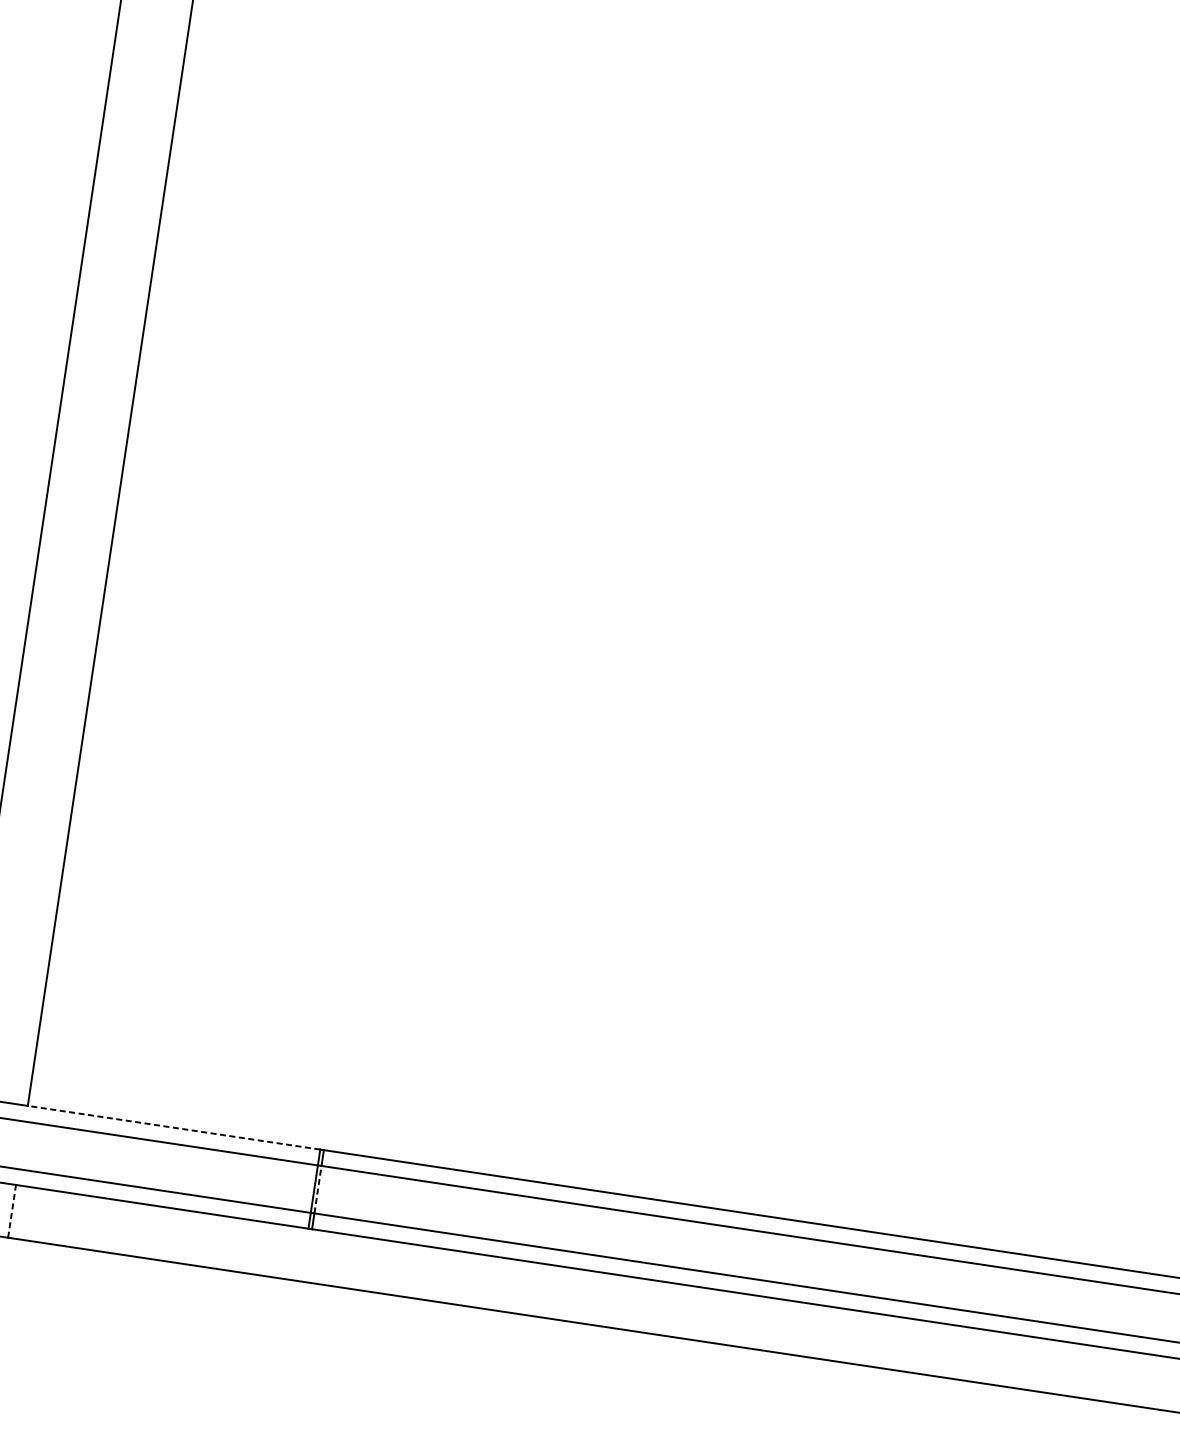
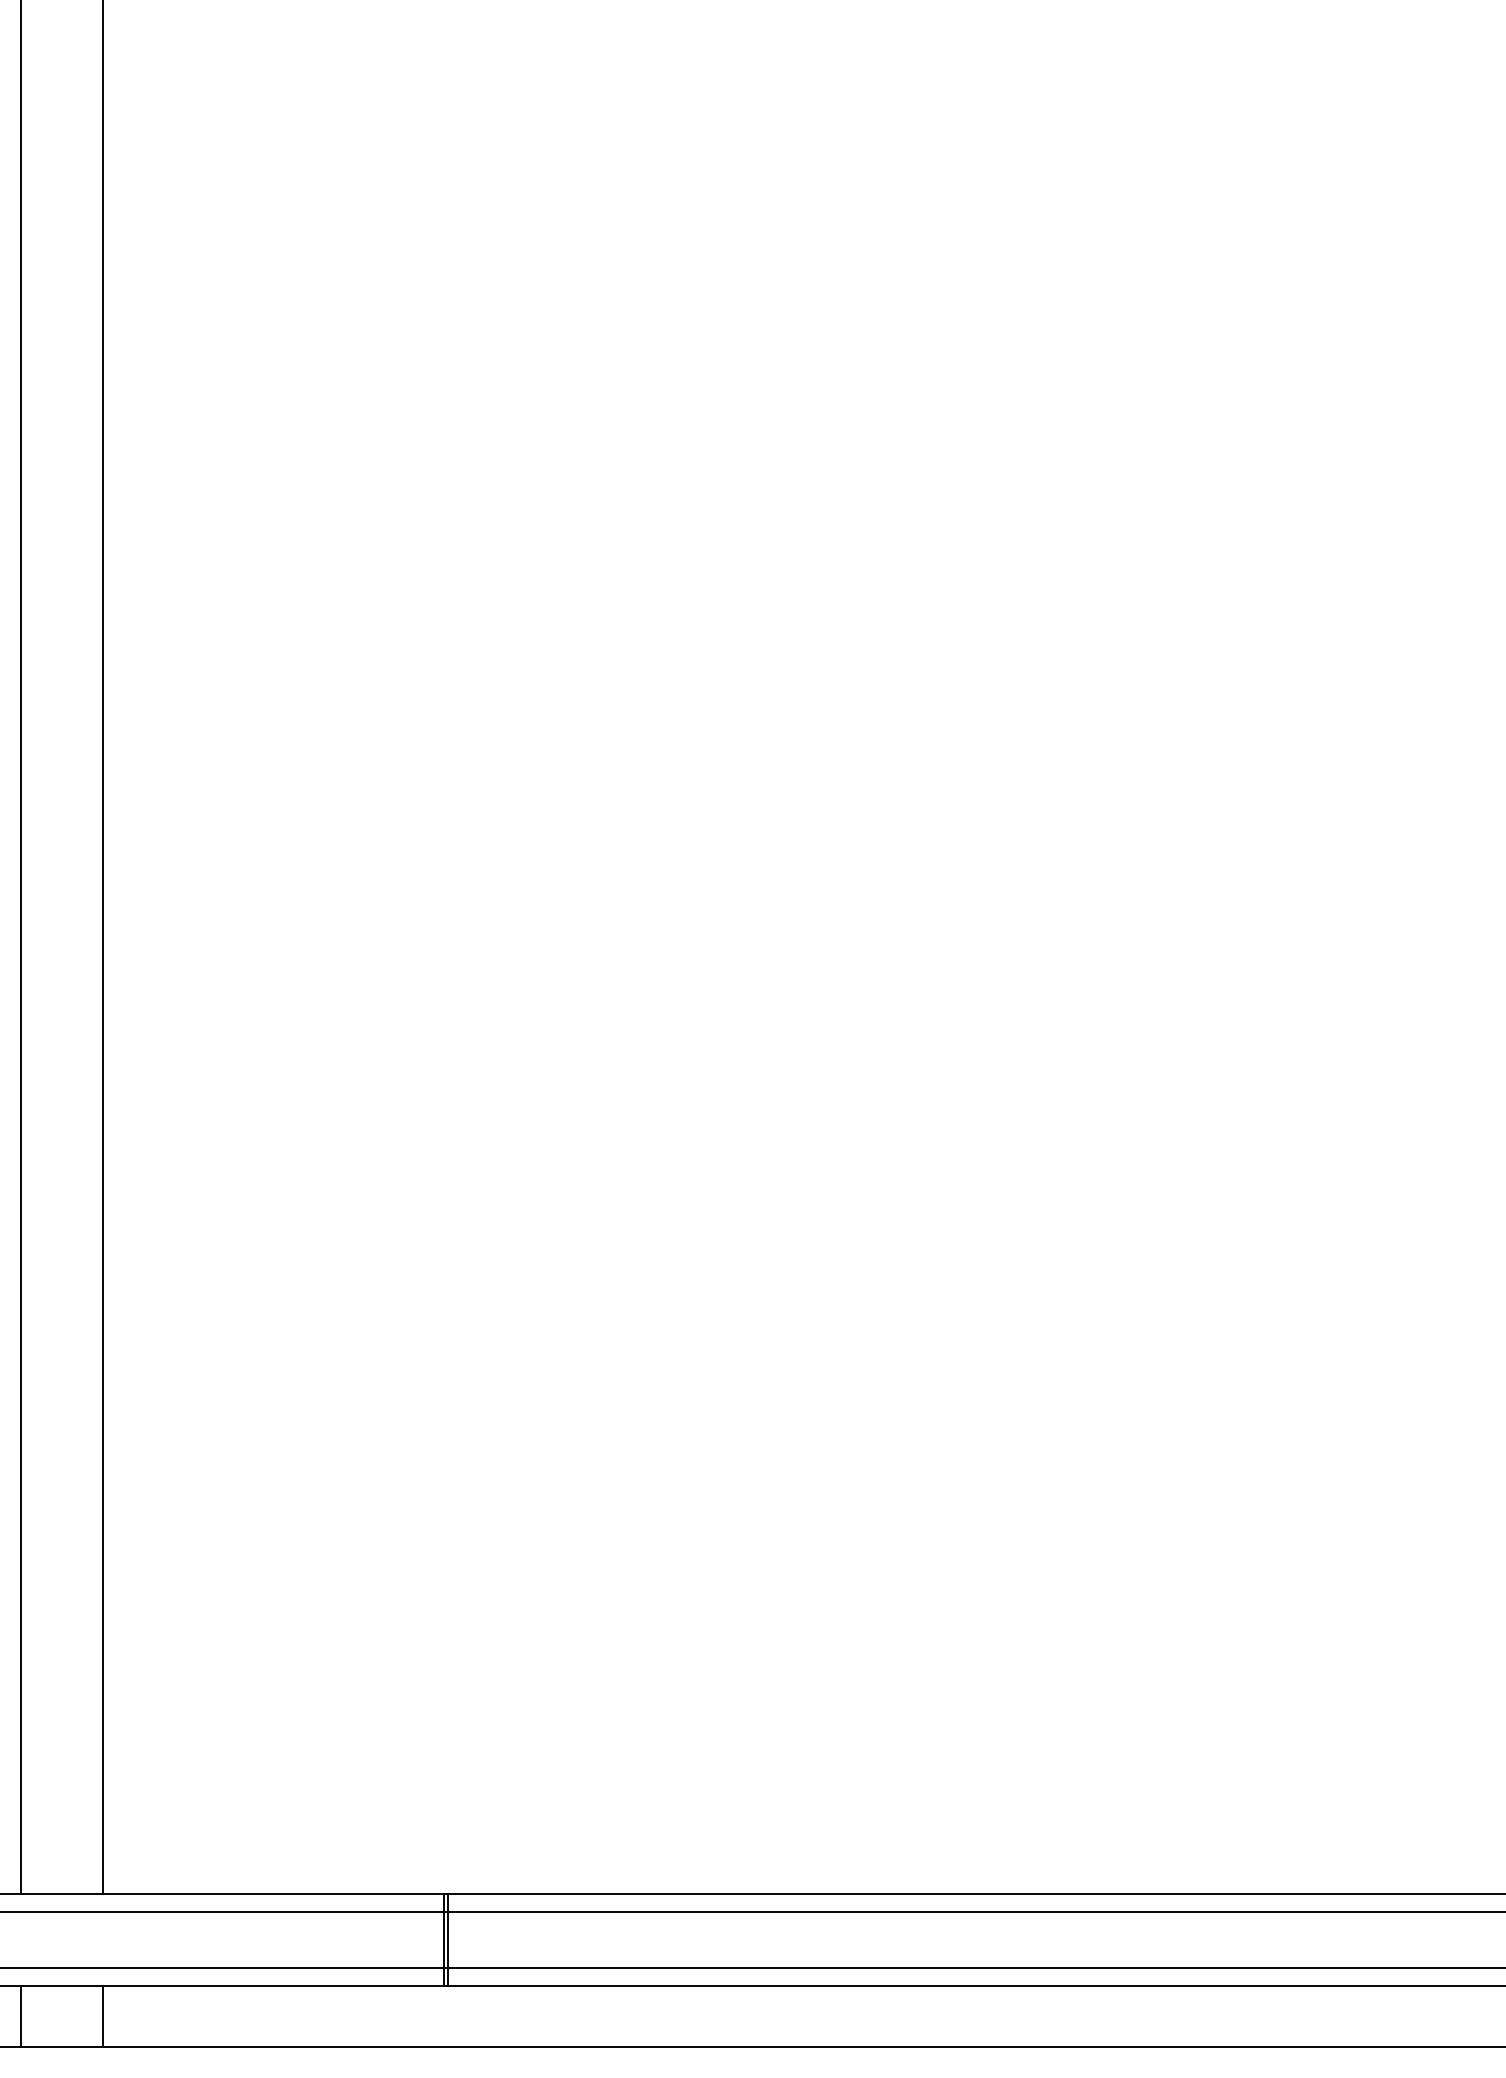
line: (173, 1127) -> (273, 1893), dashed -> solid
line: (318, 1189) -> (448, 1939), dashed -> solid
line: (12, 1211) -> (103, 2016), dashed -> solid

